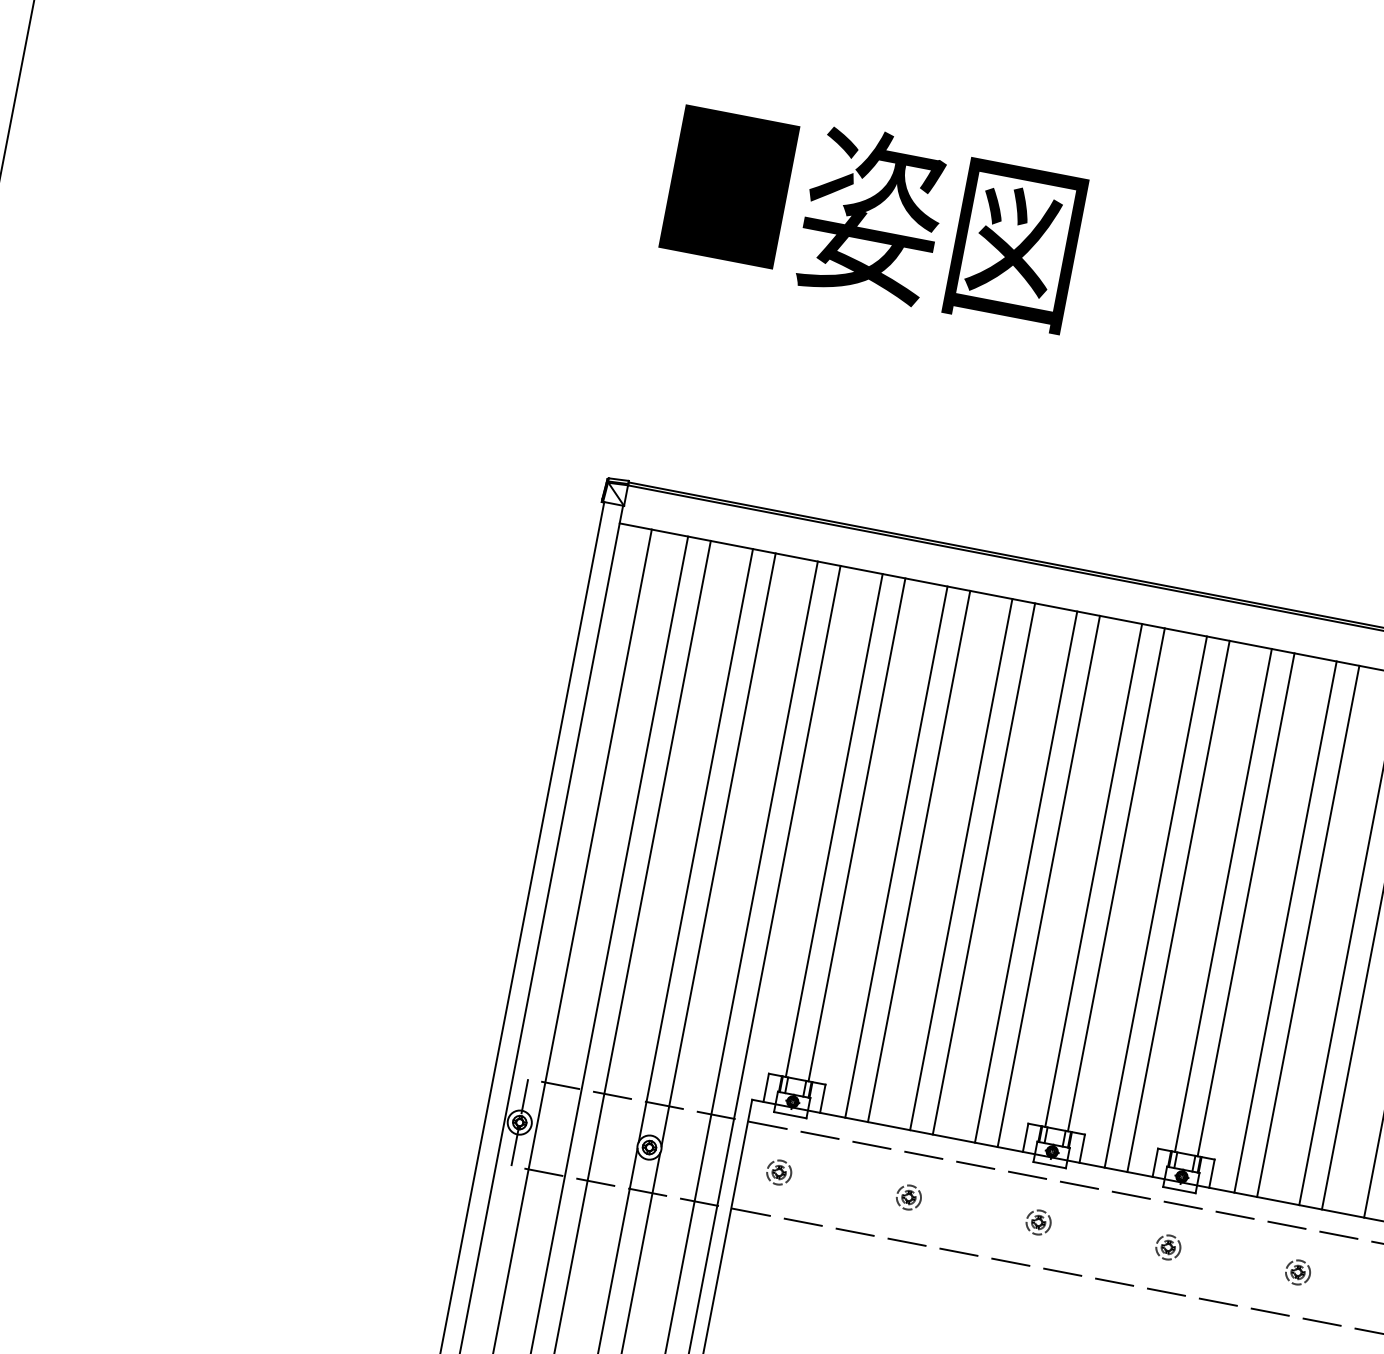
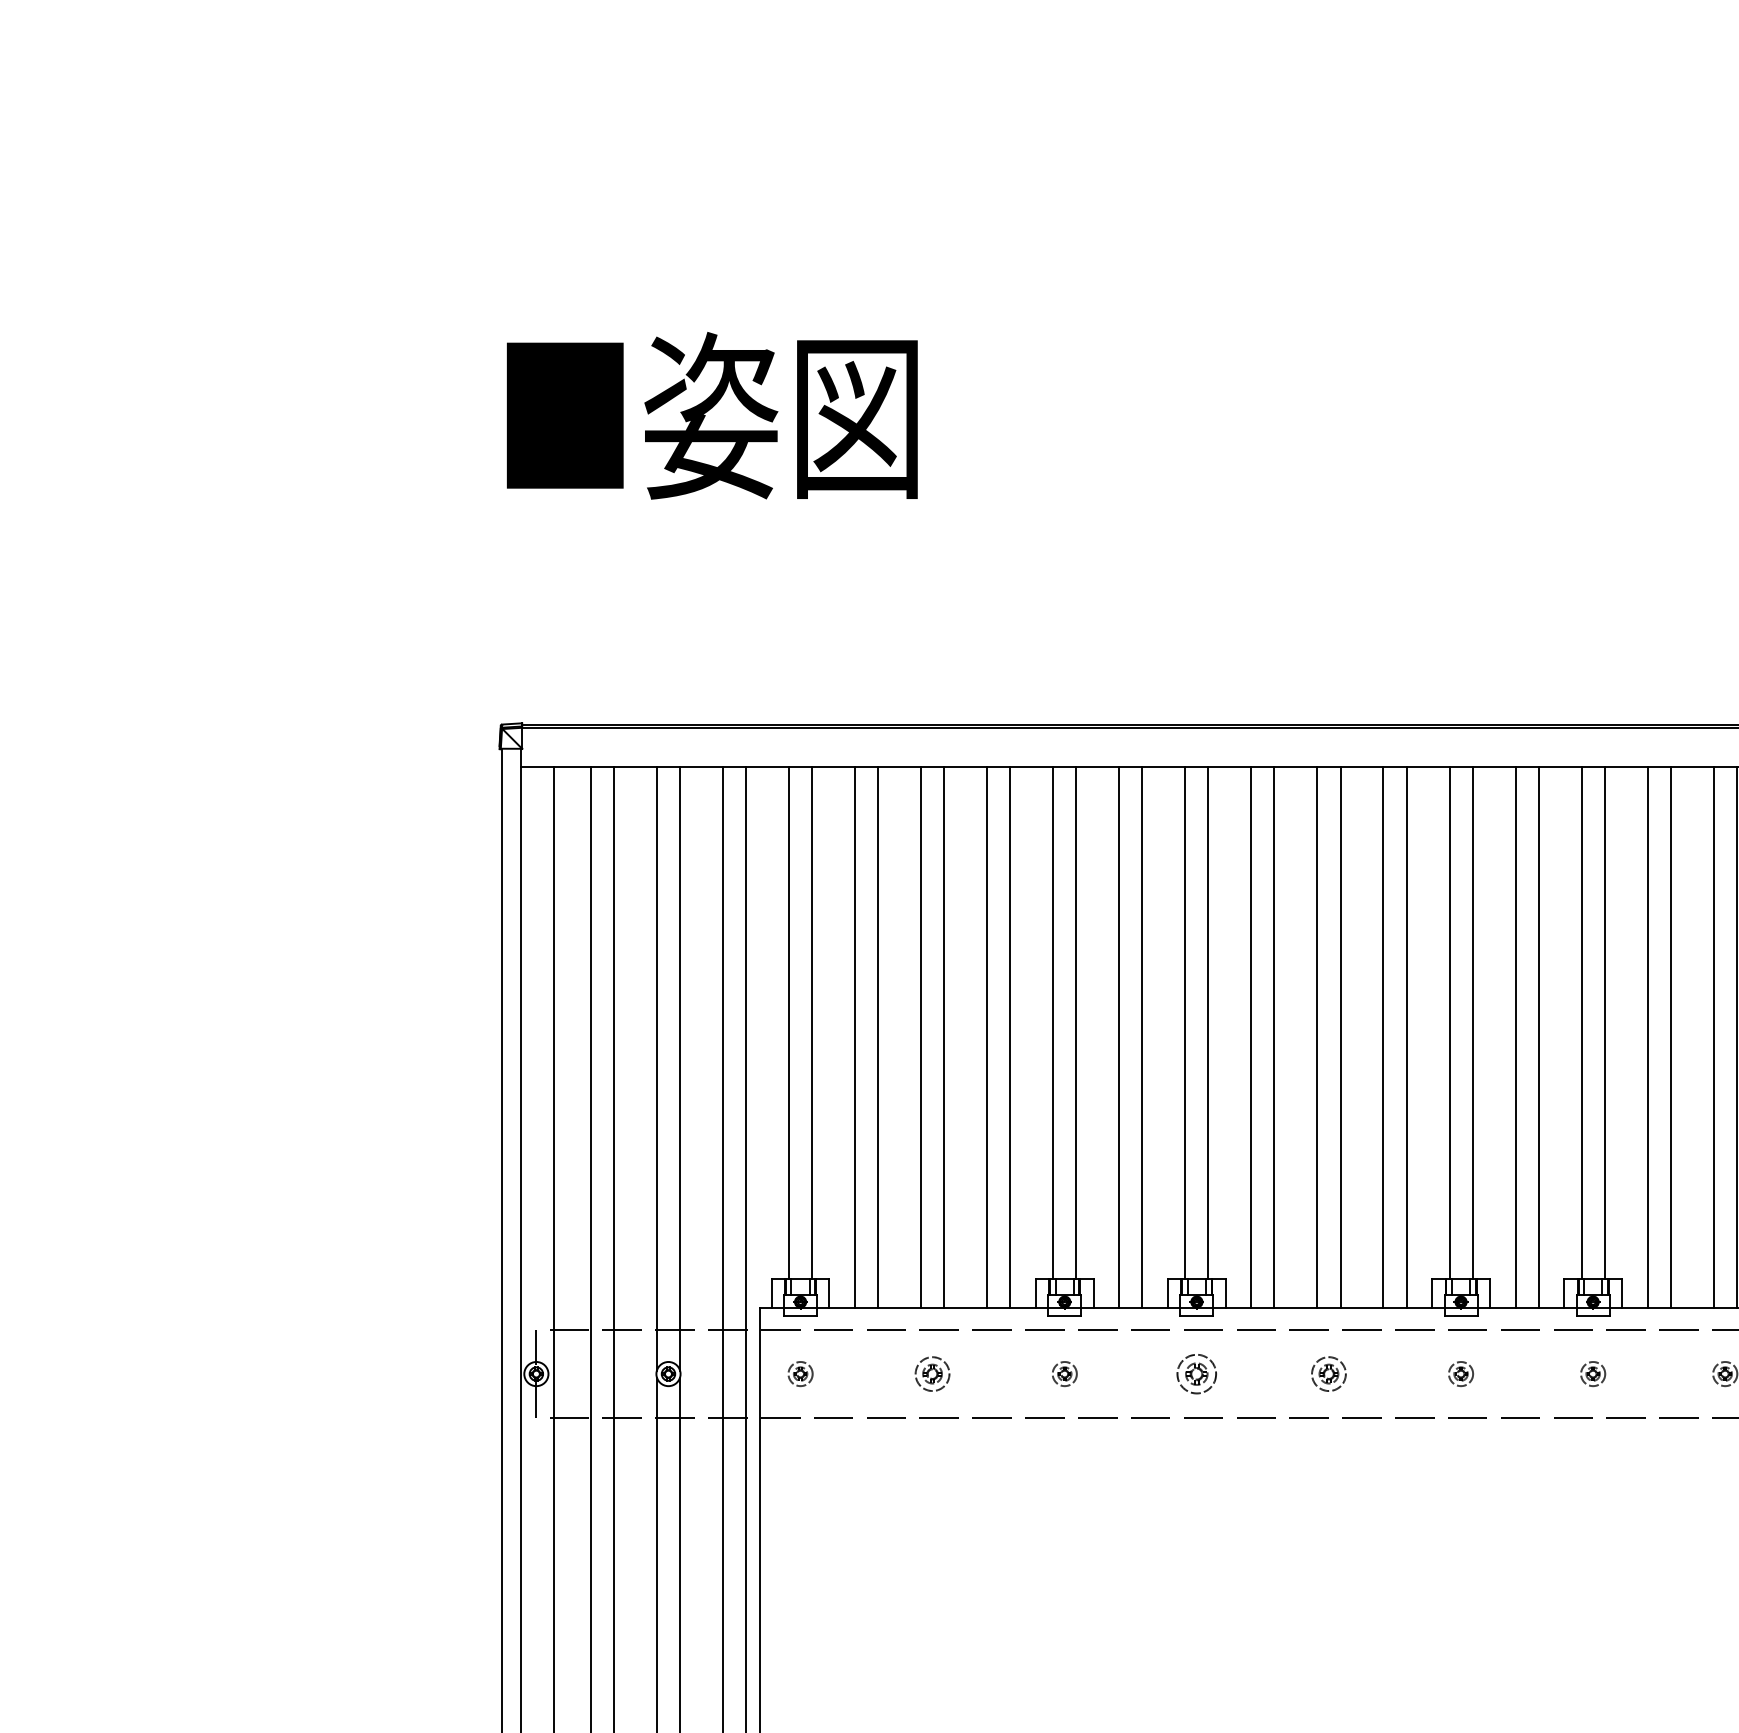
part: (908, 1196) -> (932, 1373), size x1.4
part: (1168, 1246) -> (1196, 1373), size x1.6
part: (1297, 1271) -> (1328, 1373), size x1.4

